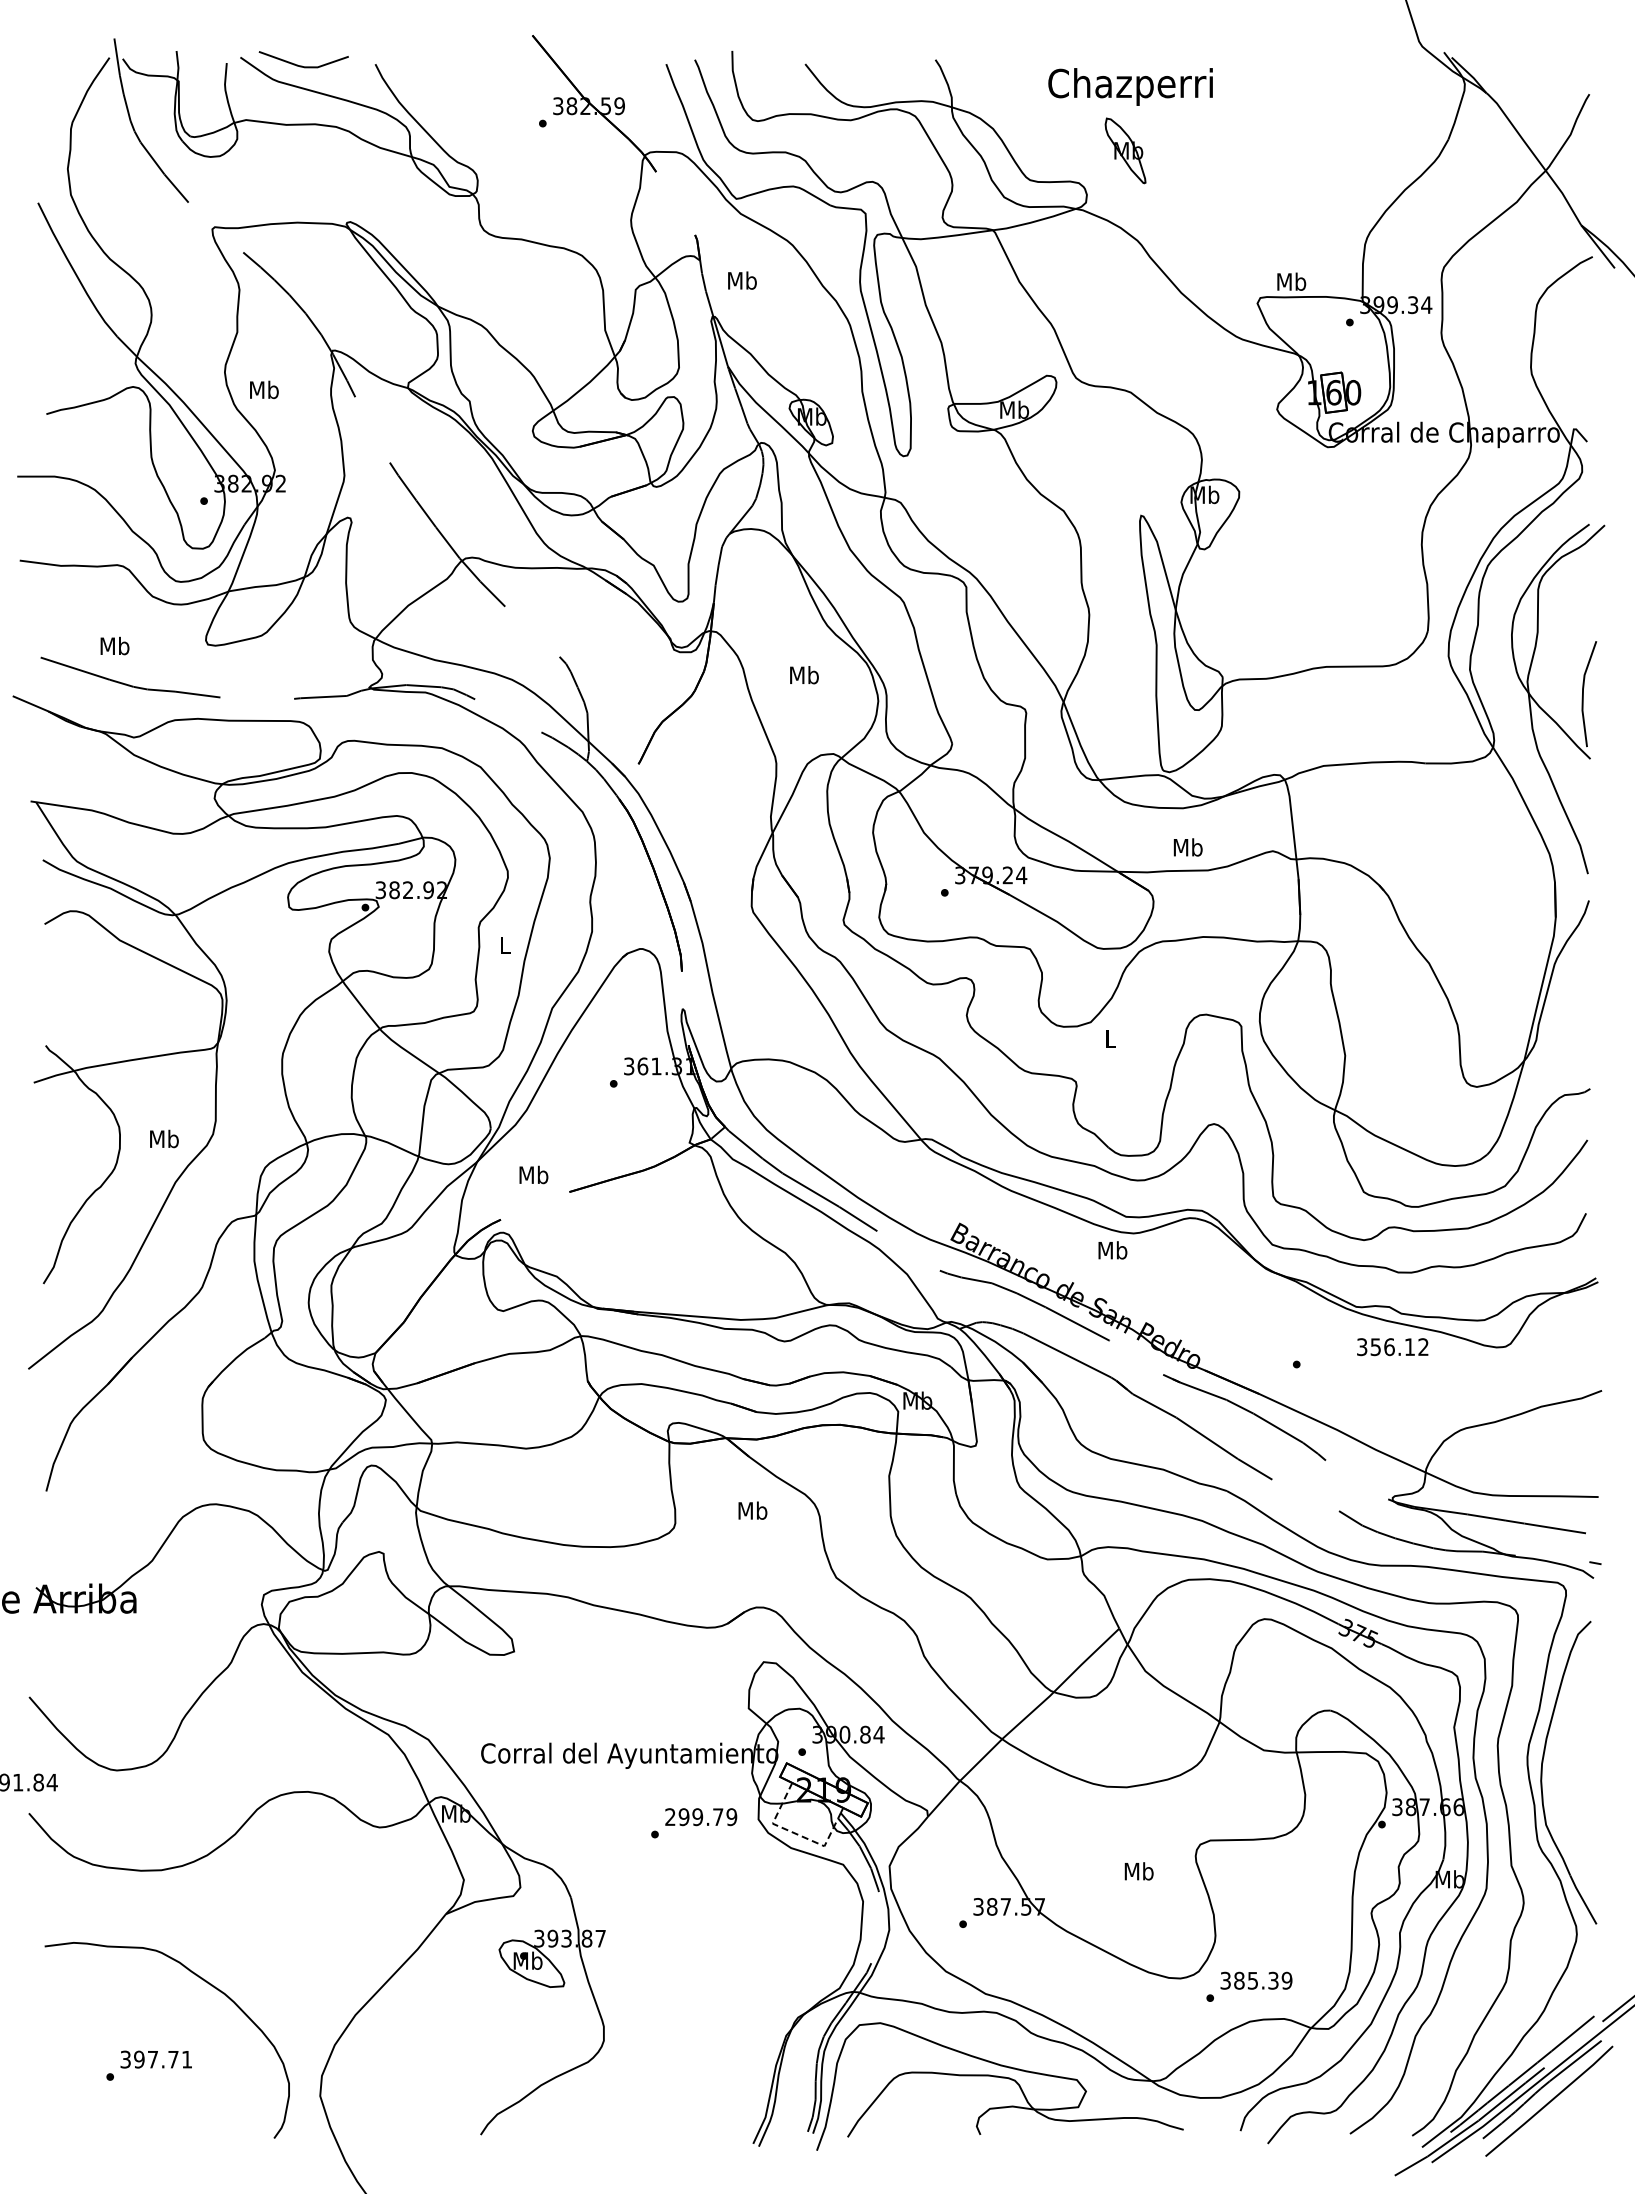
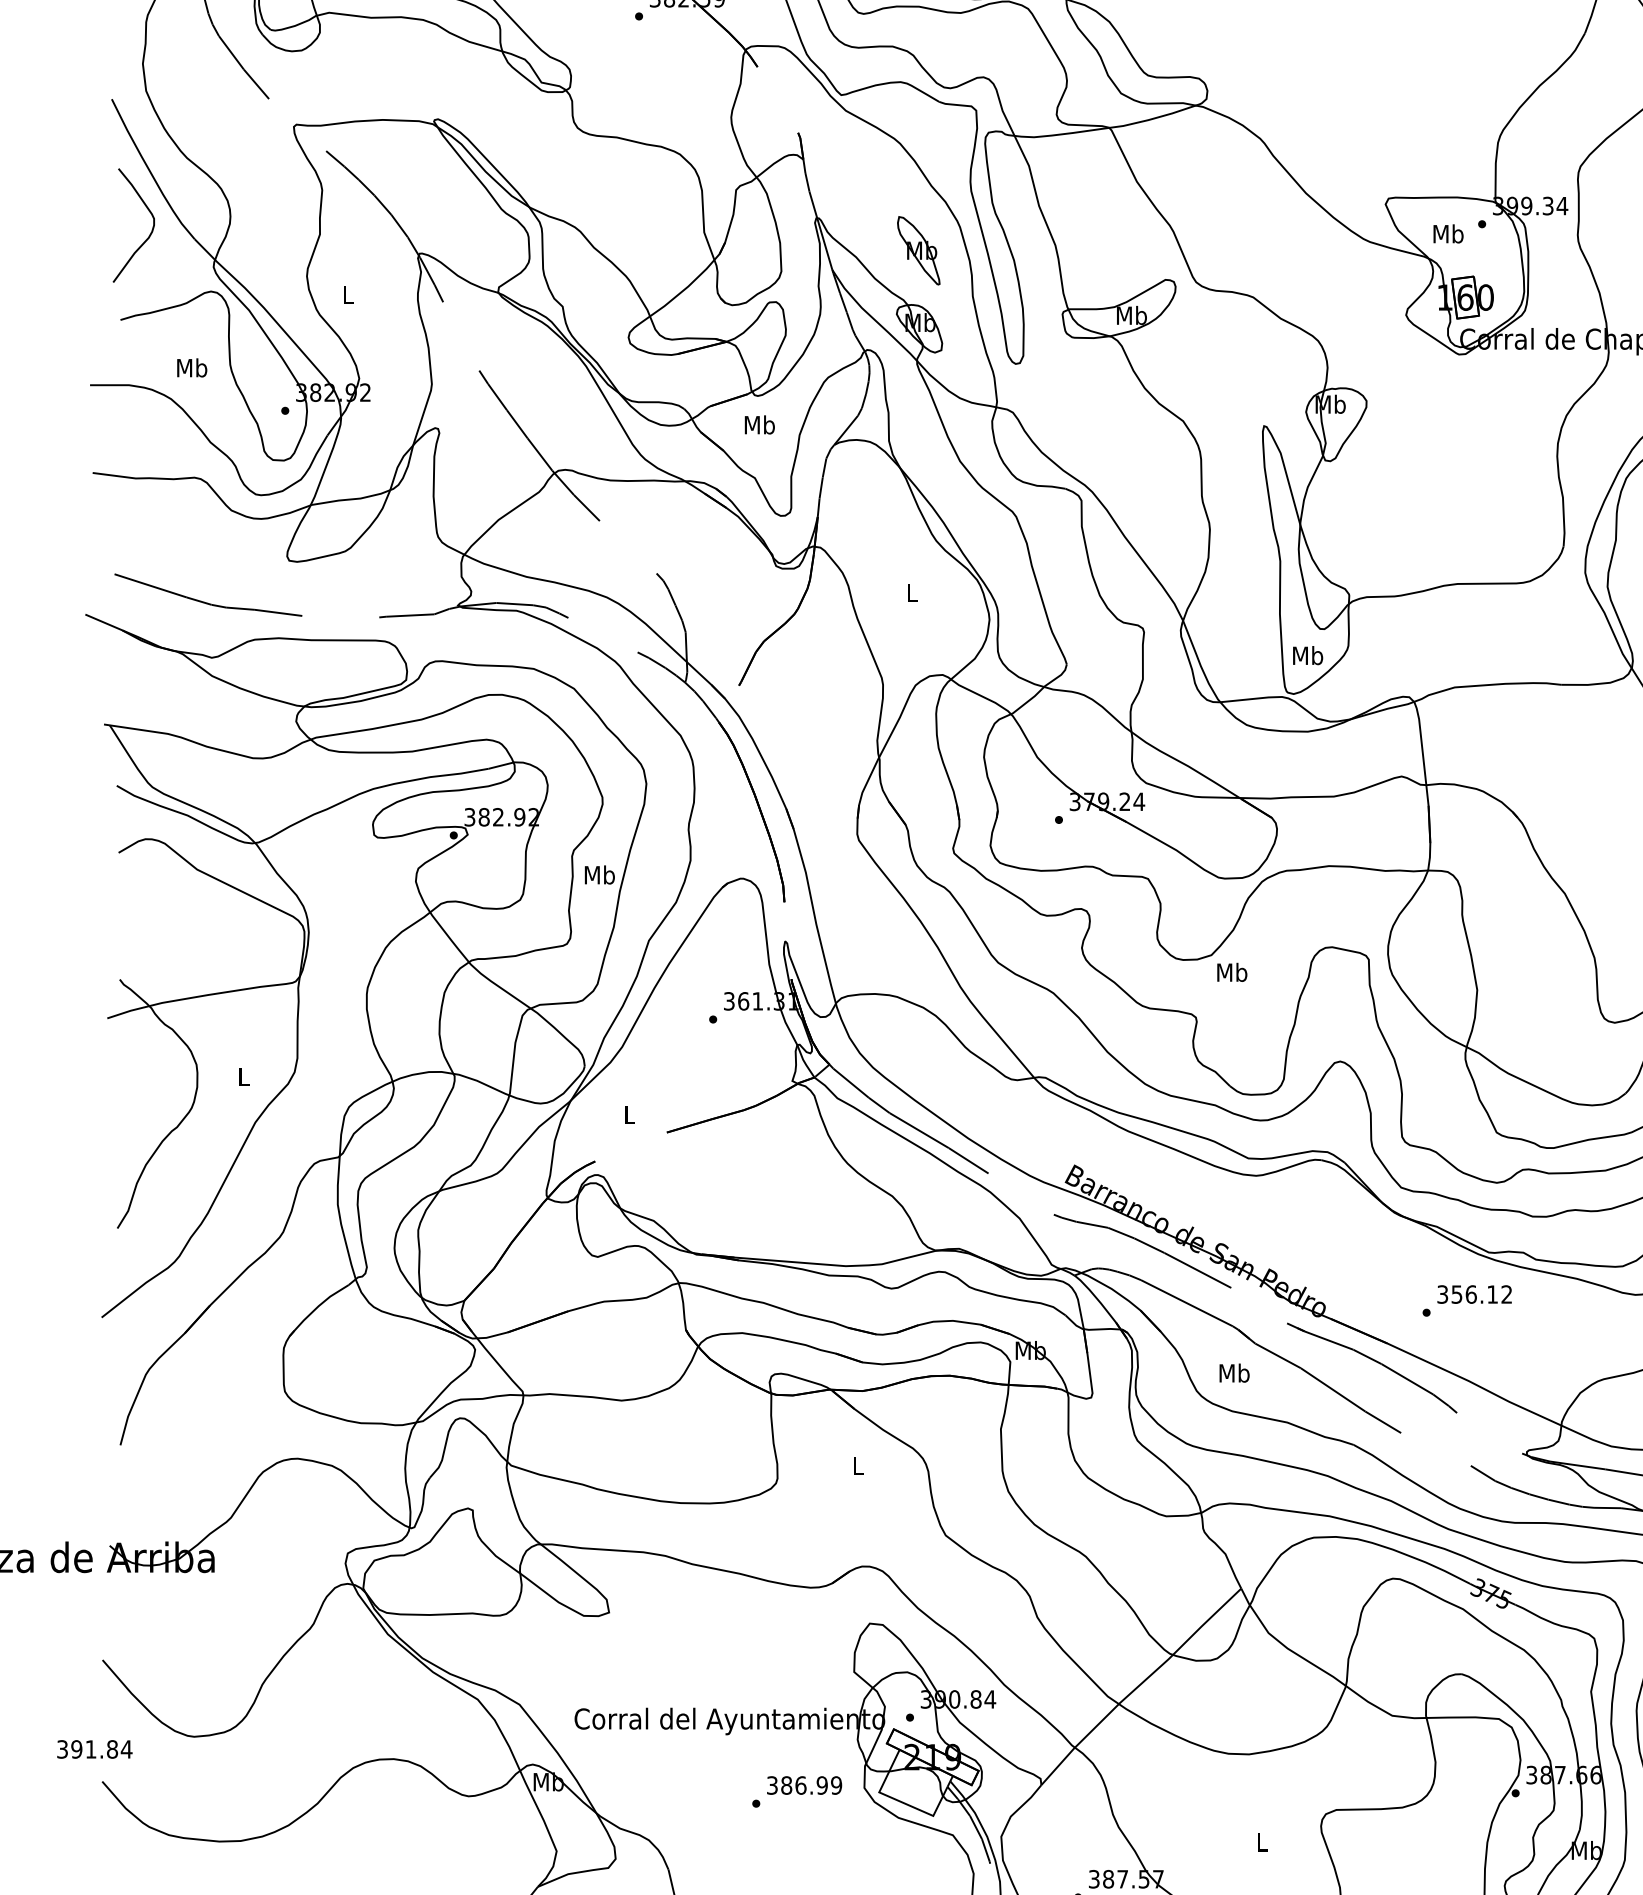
part: (1125, 150) -> (918, 250), moved
text: (742, 280) -> (759, 424), moved
text: (1291, 281) -> (1448, 233), moved
curve: (74, 331) -> (149, 233), added
text: (264, 389) -> (348, 294), Mb -> L
text: (114, 645) -> (191, 367), moved
text: (804, 675) -> (912, 592), Mb -> L
text: (1187, 847) -> (1307, 655), moved
text: (505, 945) -> (600, 875), L -> Mb
text: (1110, 1038) -> (1232, 972), L -> Mb
text: (164, 1138) -> (243, 1076), Mb -> L
text: (533, 1174) -> (629, 1114), Mb -> L
text: (1112, 1250) -> (1234, 1373), moved
text: (1392, 1347) -> (1474, 1294), moved
text: (752, 1510) -> (858, 1465), Mb -> L
text: (694, 1817) -> (797, 1785), 299.79 -> 386.99
line: (791, 1832) -> (898, 1801), dashed -> solid
text: (1138, 1871) -> (1261, 1842), Mb -> L

